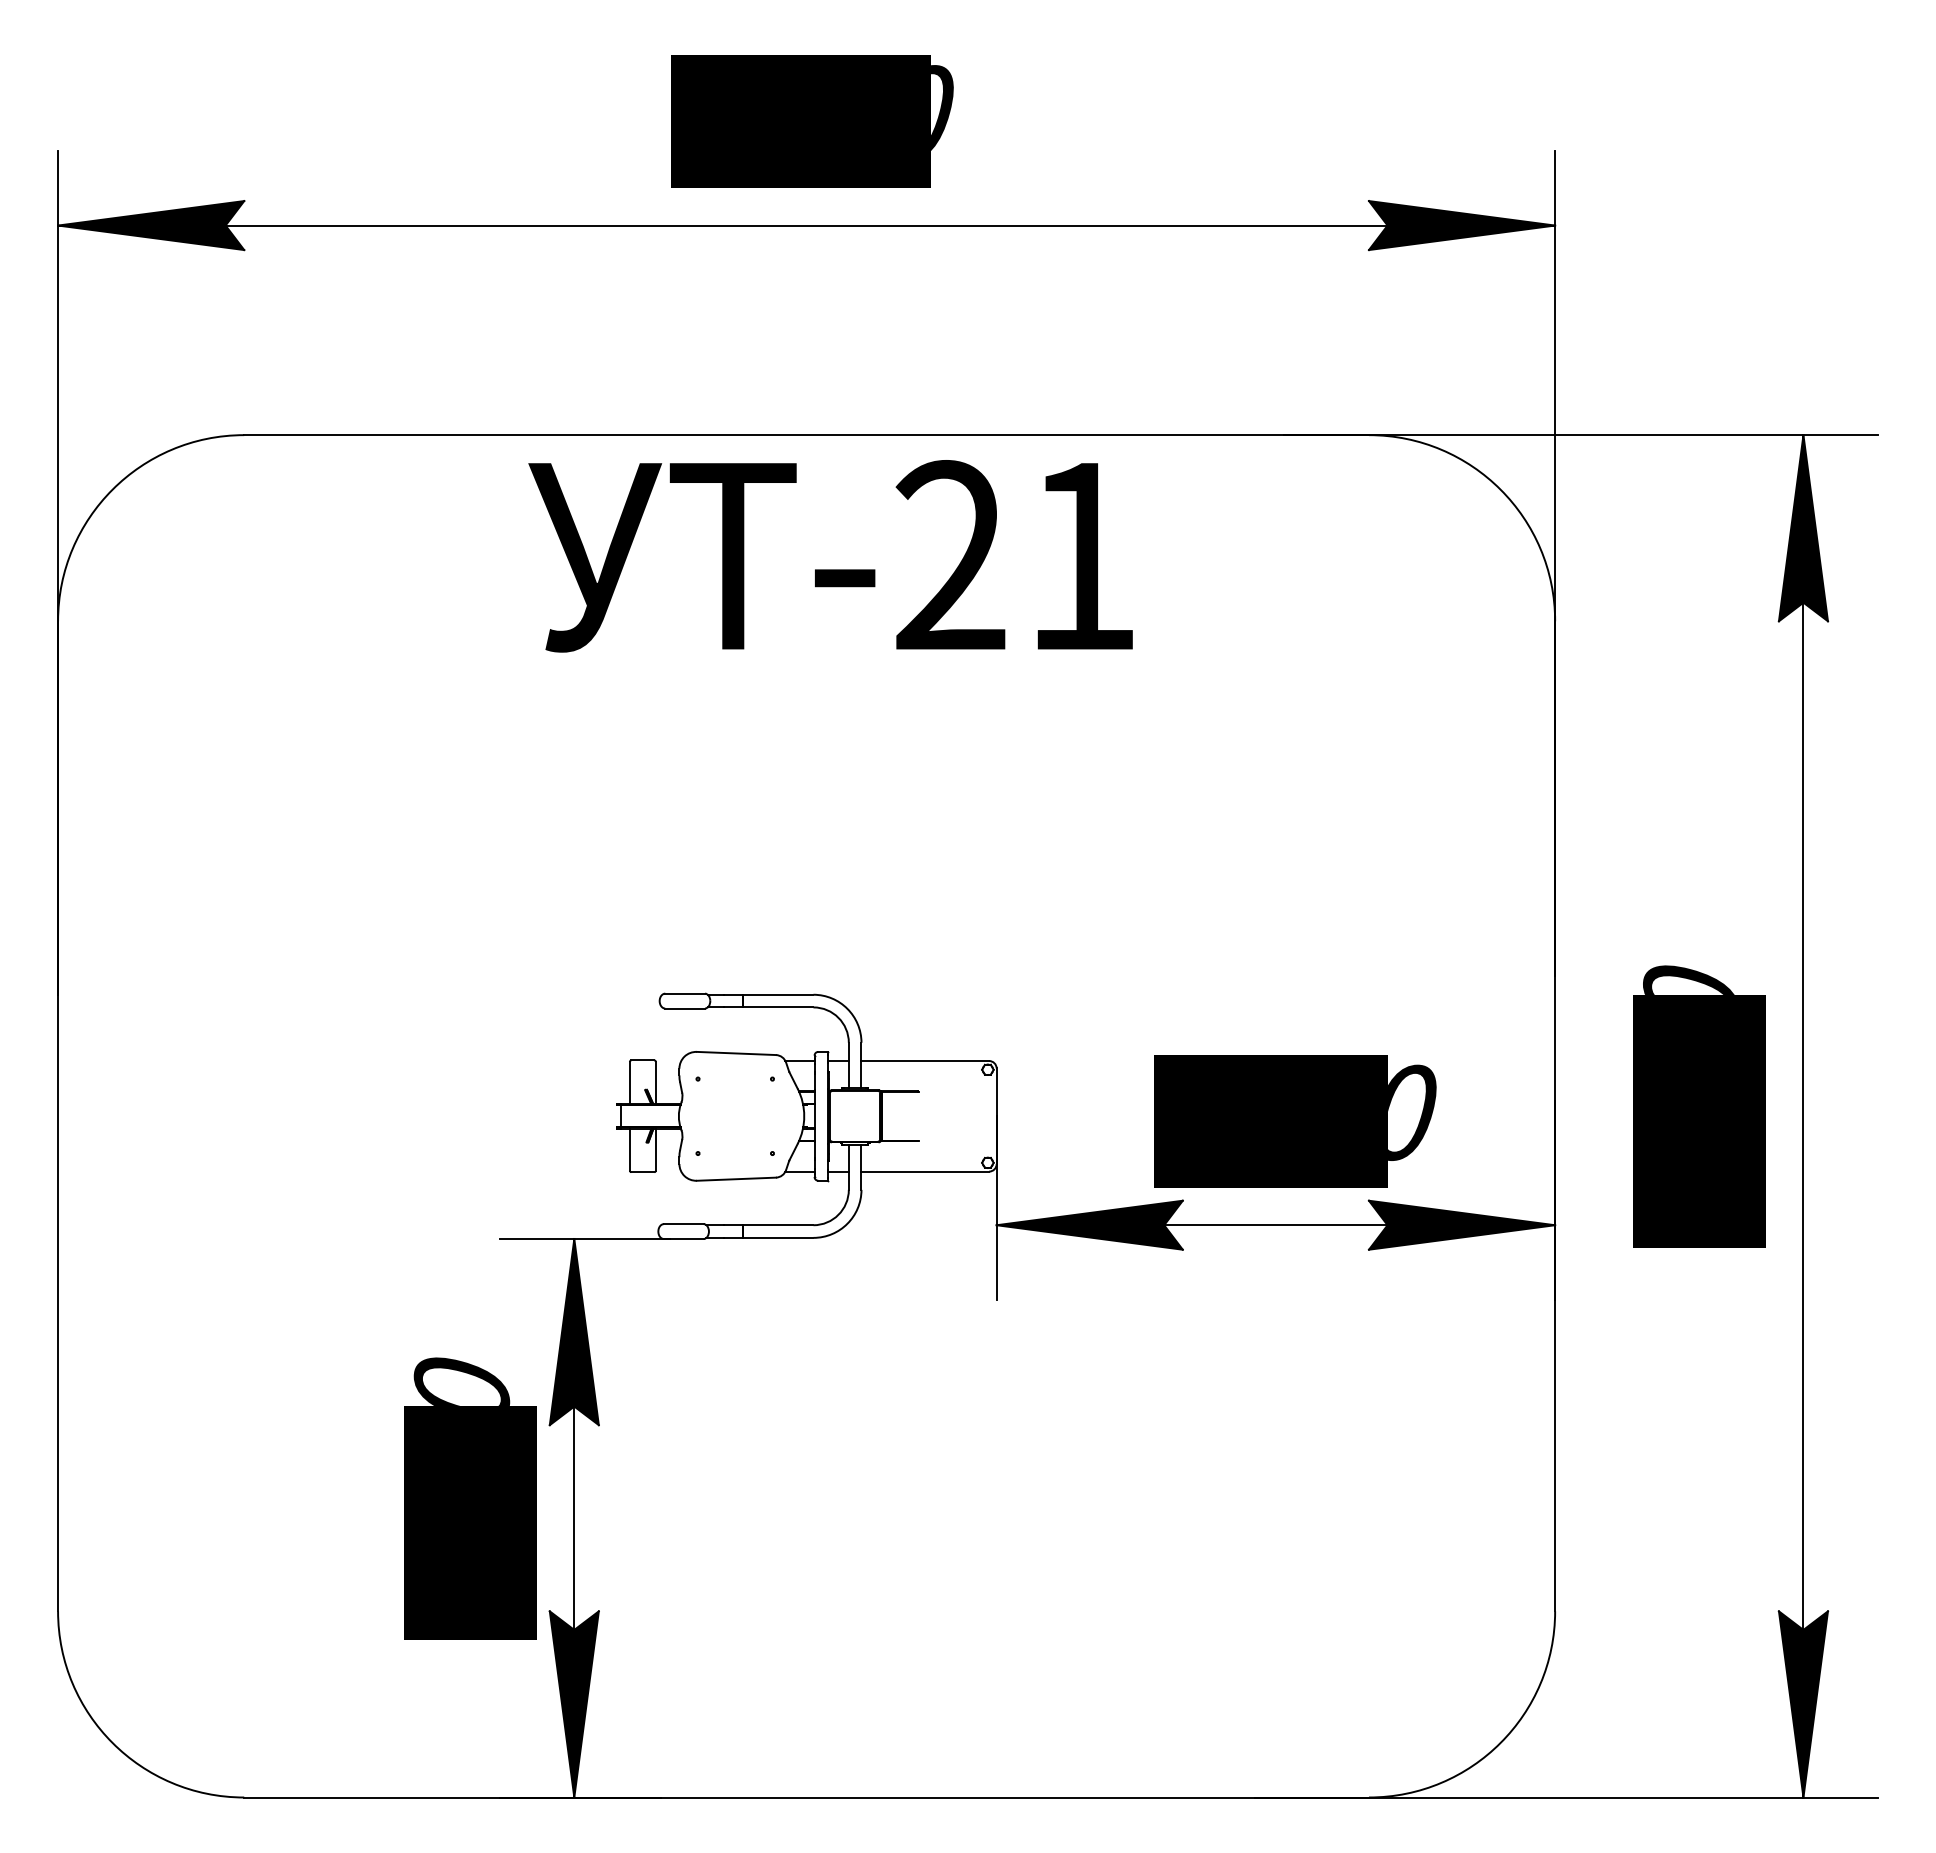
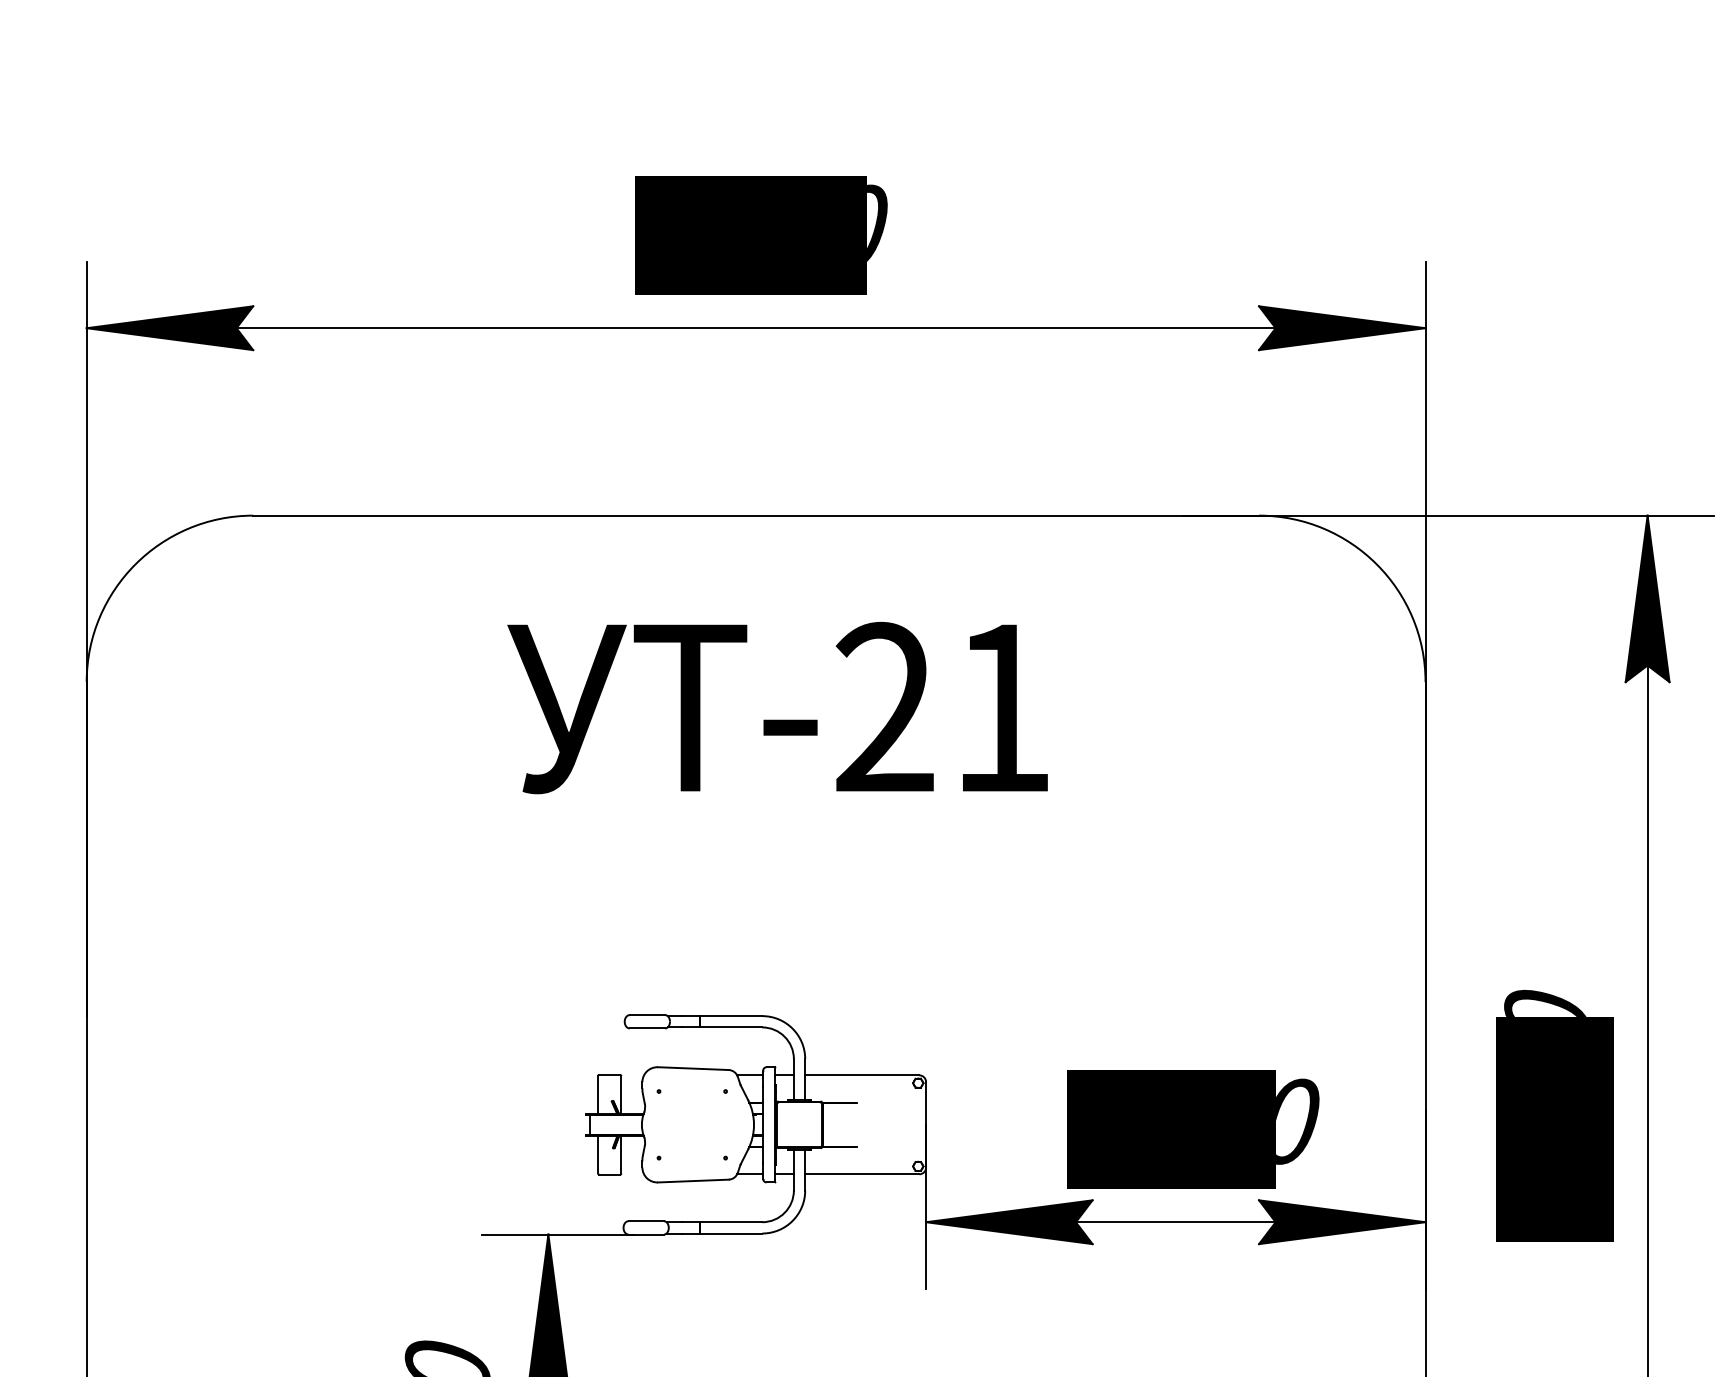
text: (830, 556) -> (777, 708), moved

